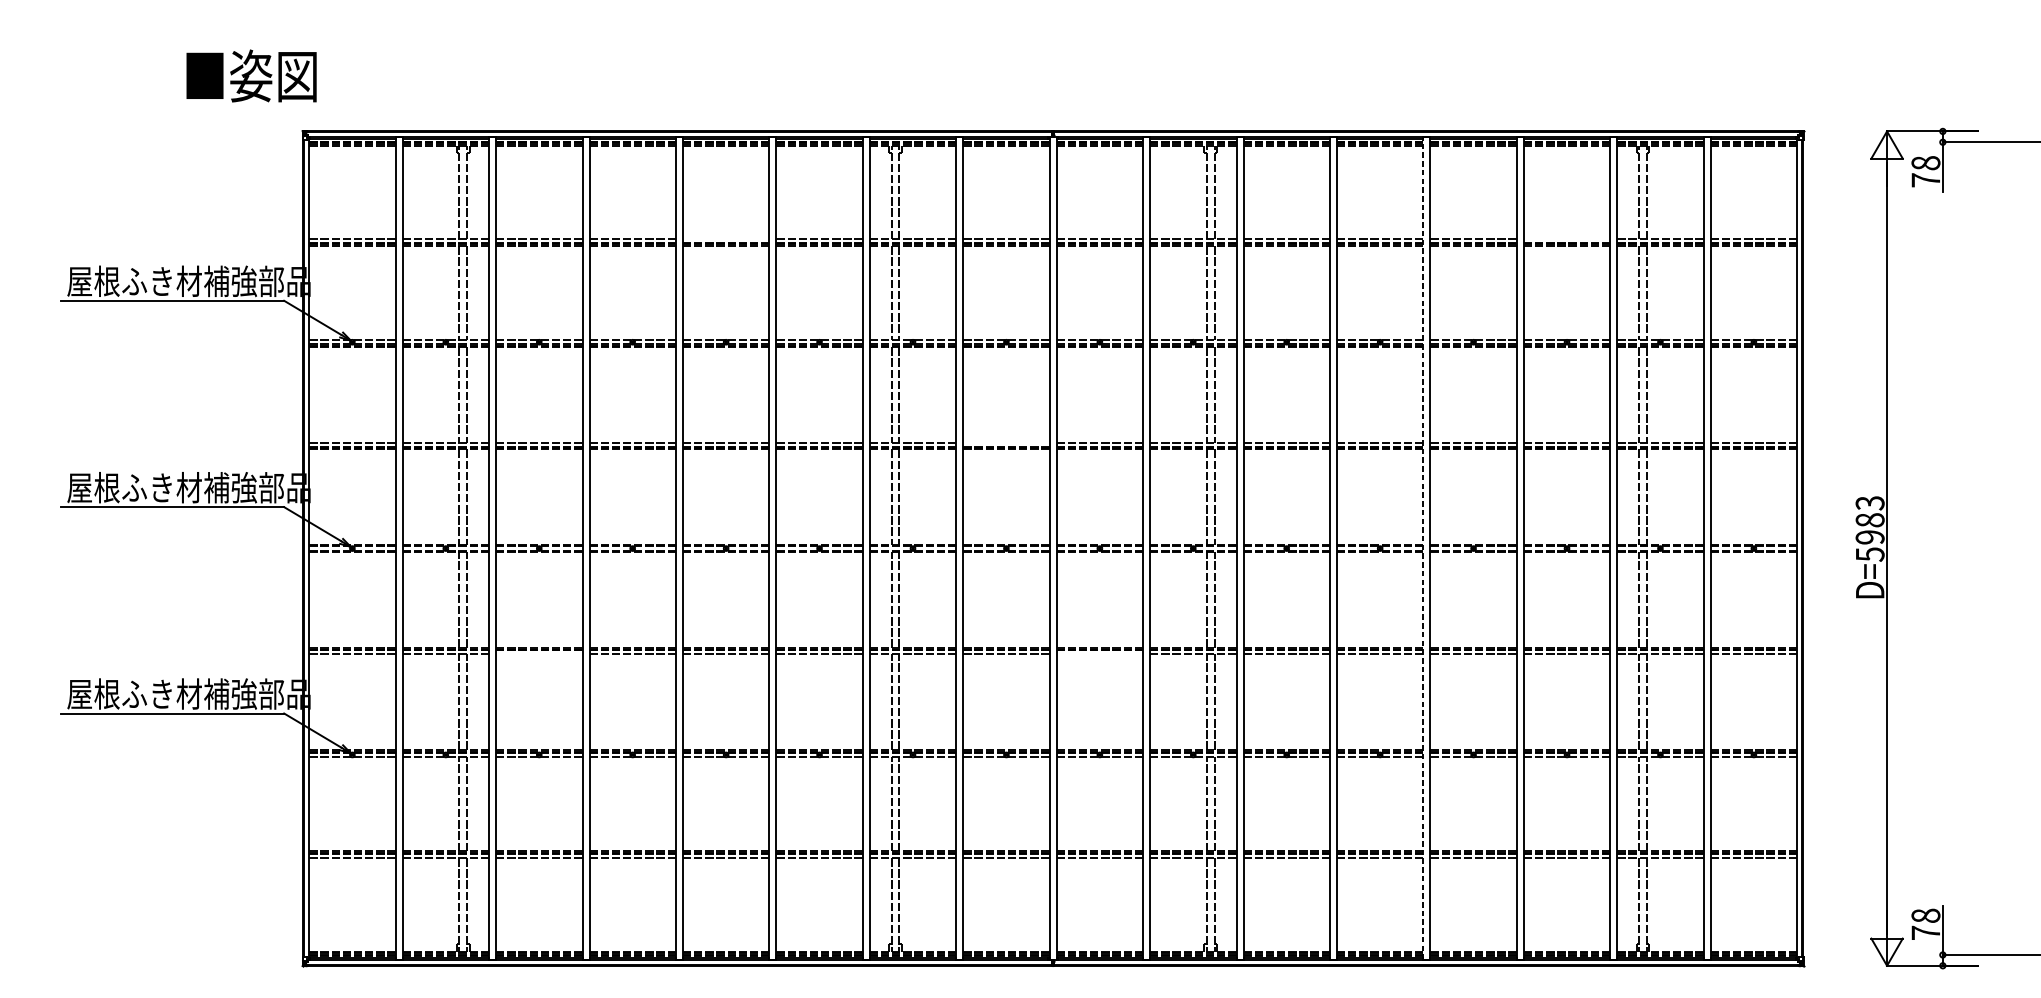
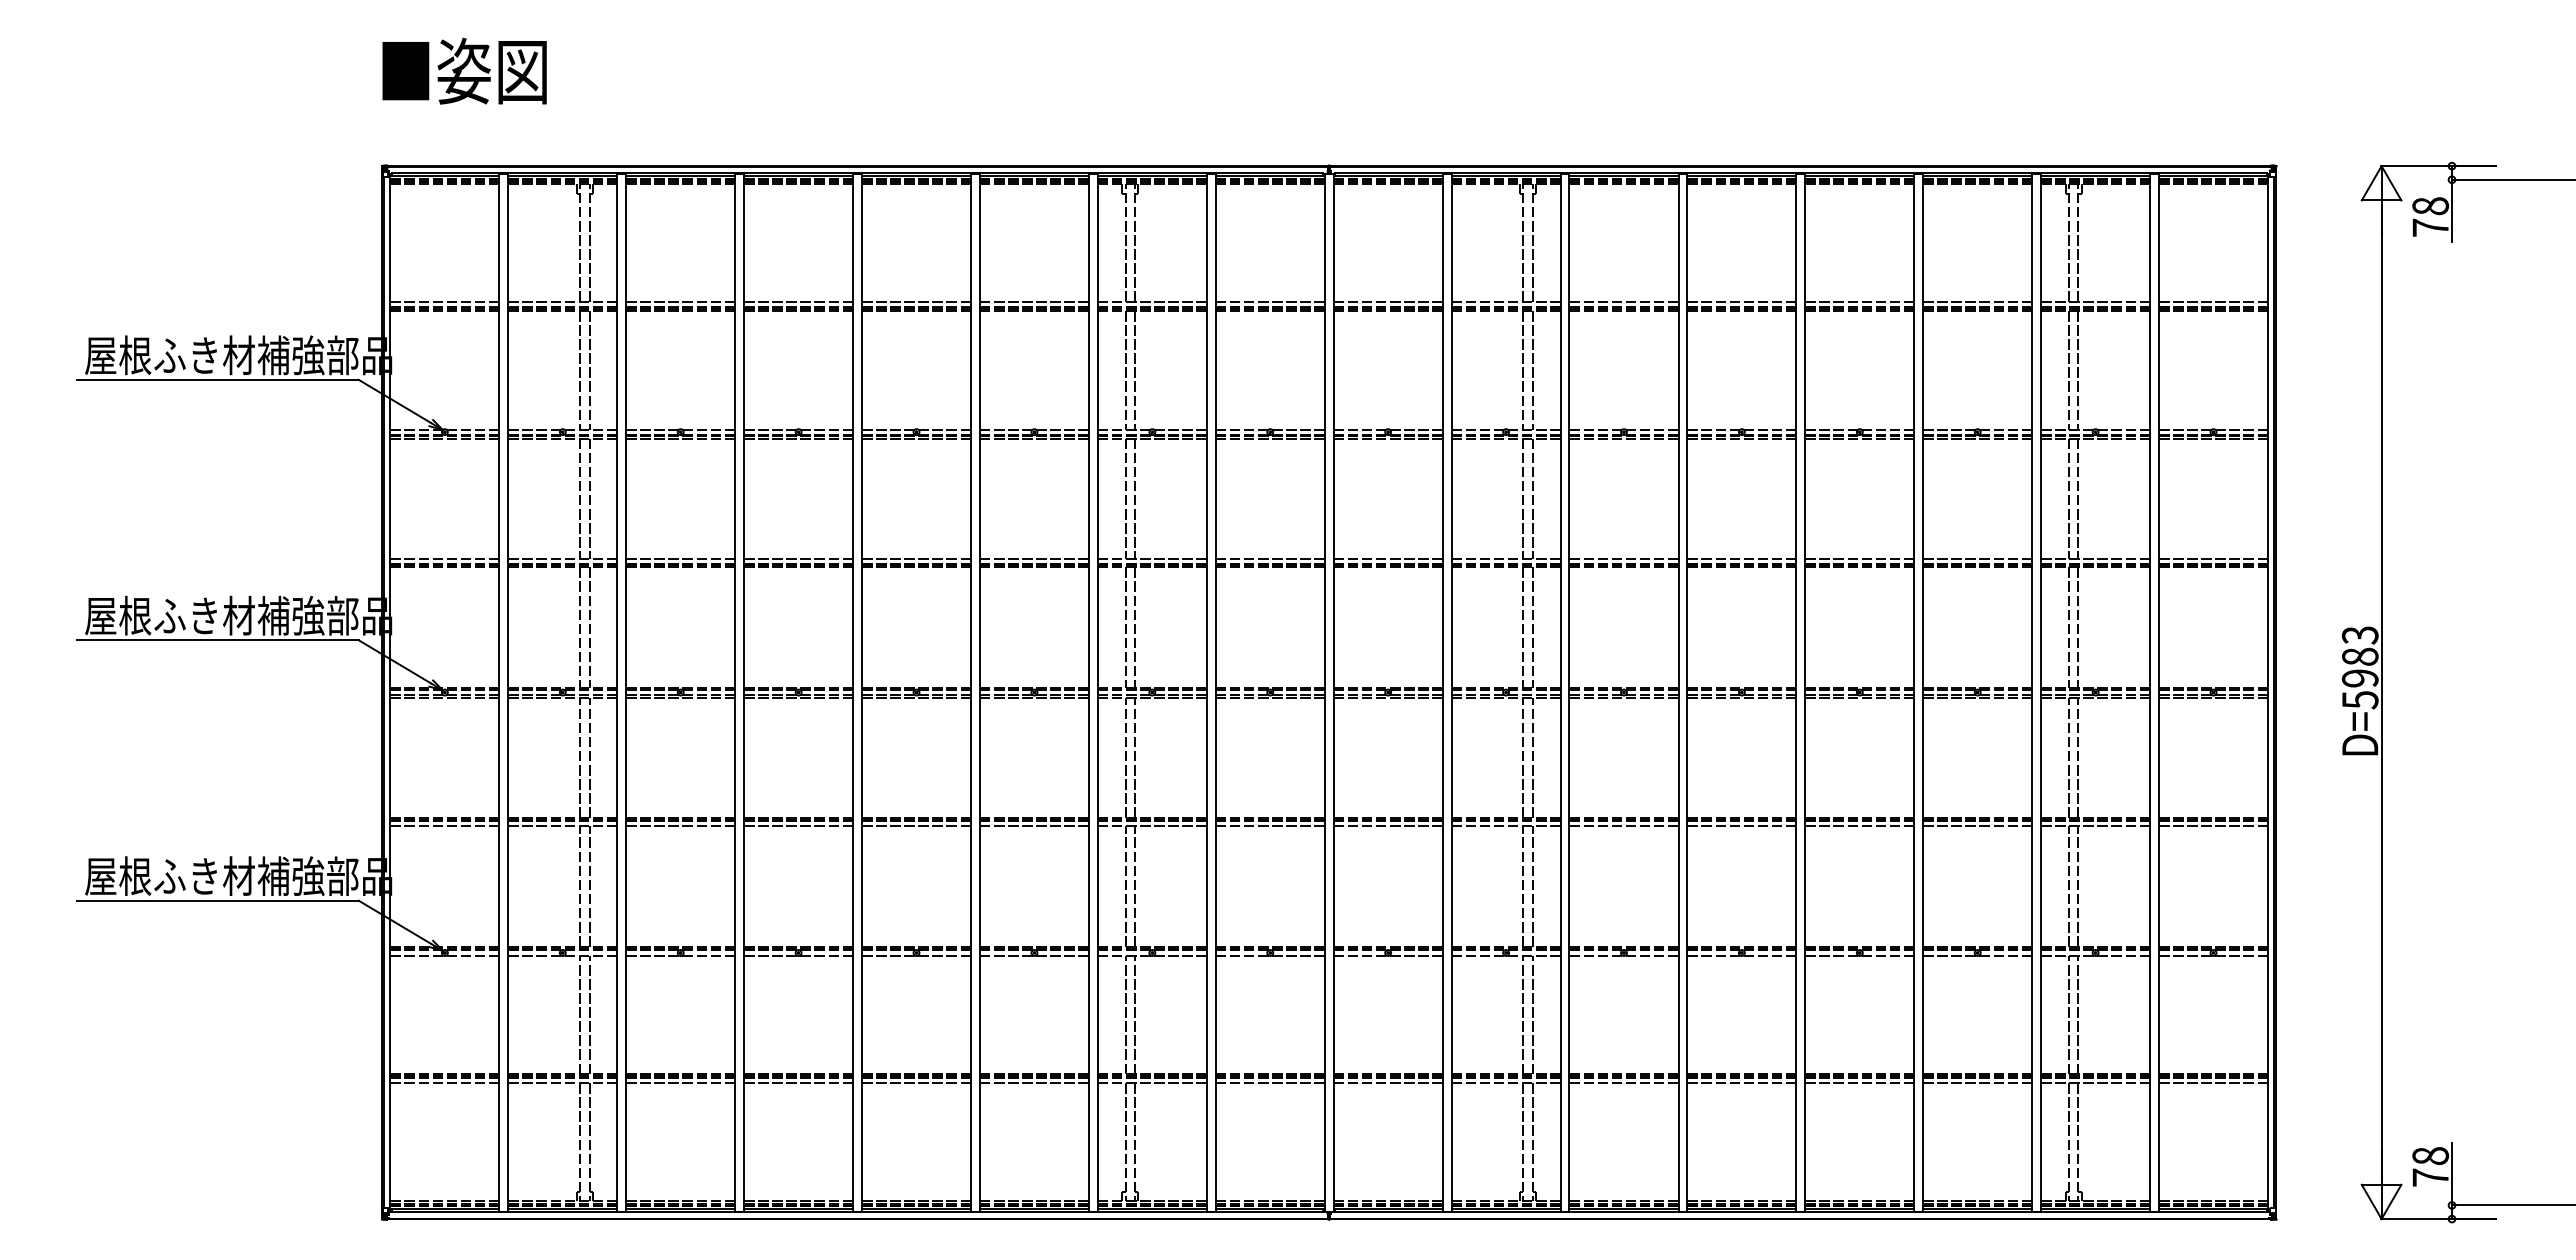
text: (251, 75) -> (464, 70), moved
line: (726, 238) -> (916, 301), added
line: (1566, 238) -> (1977, 301), added
line: (1005, 443) -> (1269, 559), added
line: (1423, 548) -> (1796, 692), dashed -> solid
line: (539, 654) -> (680, 826), added
line: (1099, 654) -> (1387, 826), added

